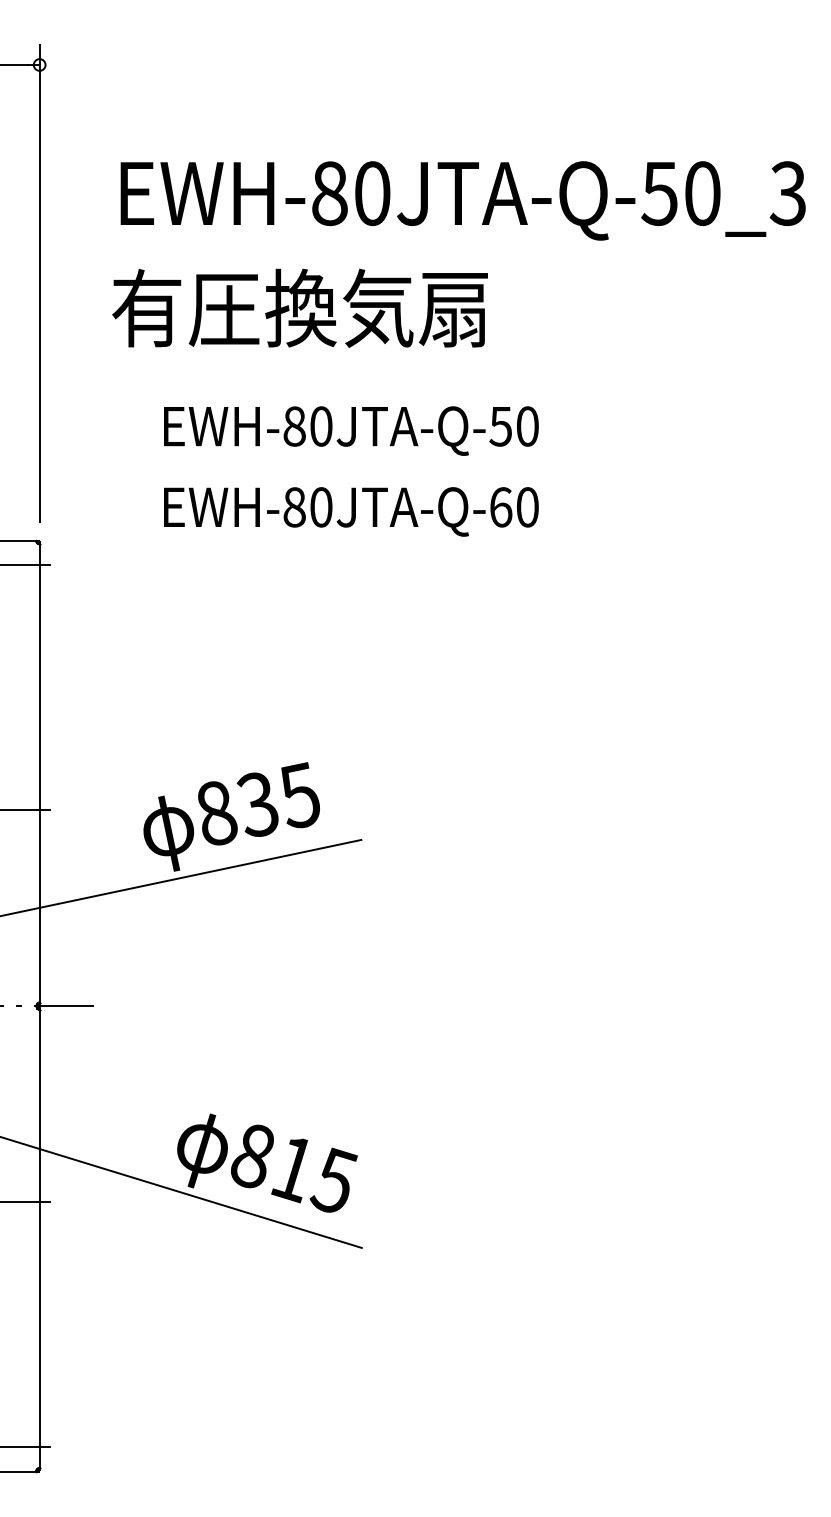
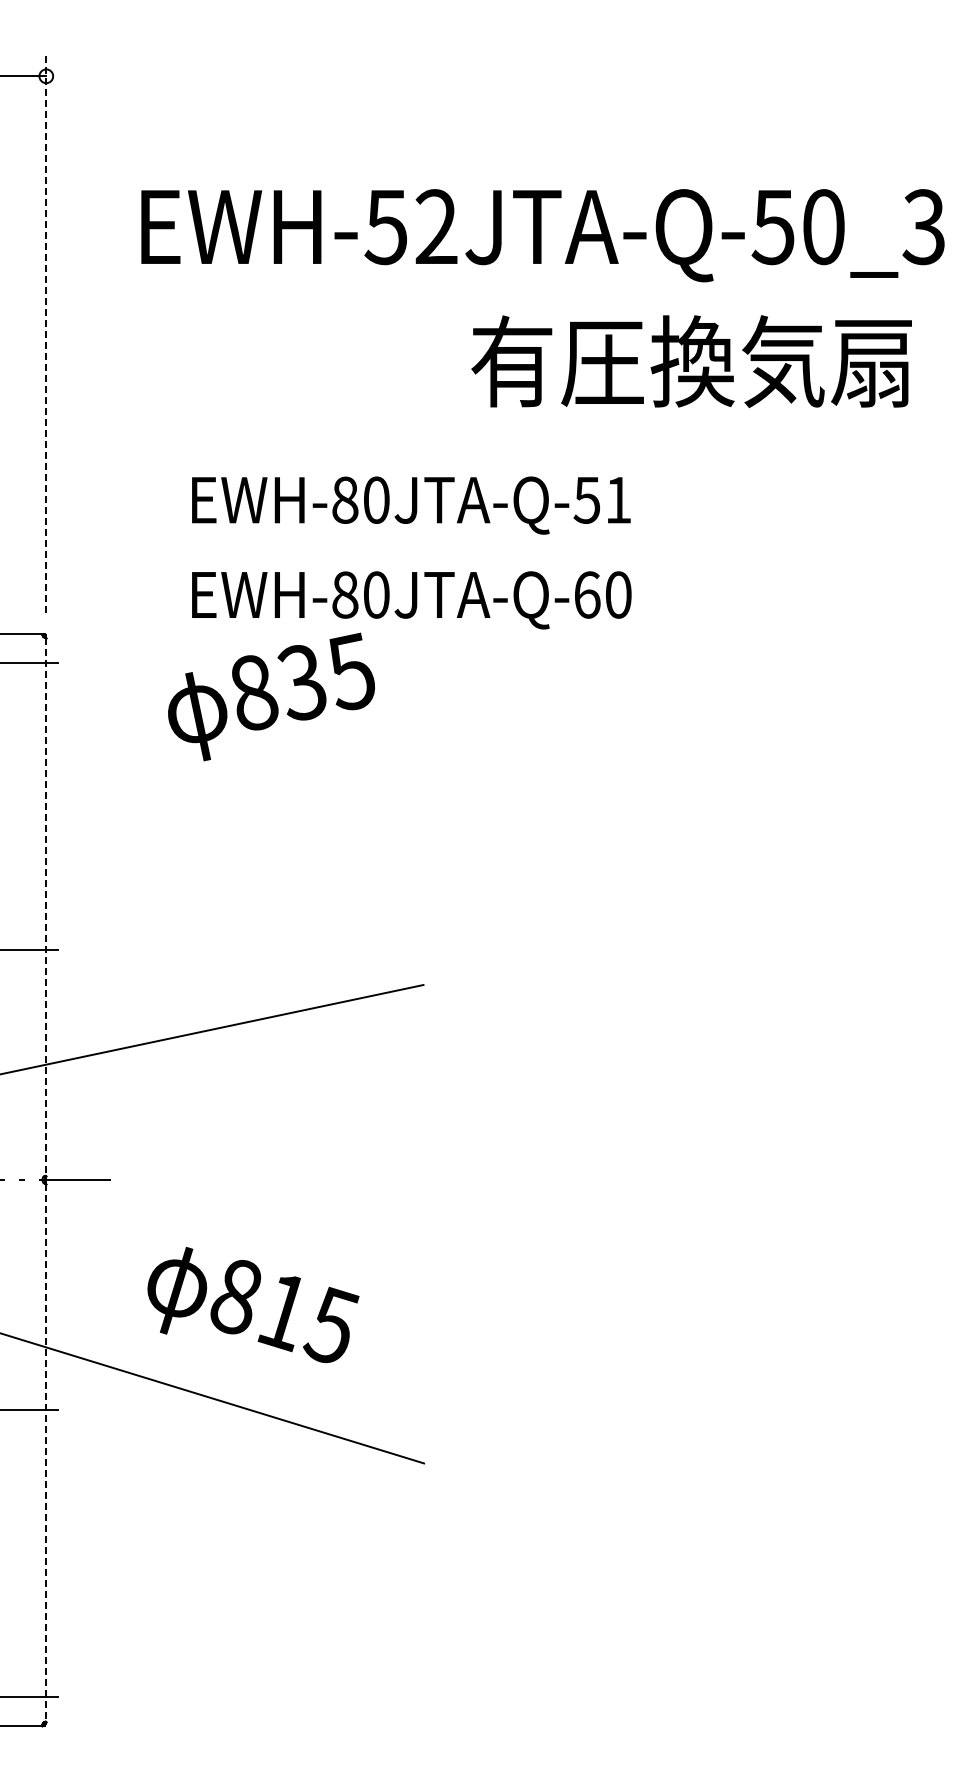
text: (350, 193) -> (410, 227), EWH-80JTA-Q-50_3 -> EWH-52JTA-Q-50_3
line: (39, 283) -> (46, 332), solid -> dashed
text: (299, 308) -> (691, 361), moved
text: (527, 425) -> (618, 499), EWH-80JTA-Q-50 -> EWH-80JTA-Q-51
line: (39, 772) -> (46, 906), solid -> dashed
text: (231, 816) -> (271, 696), moved
text: (267, 1162) -> (253, 1304), moved
line: (39, 1238) -> (46, 1452), solid -> dashed

